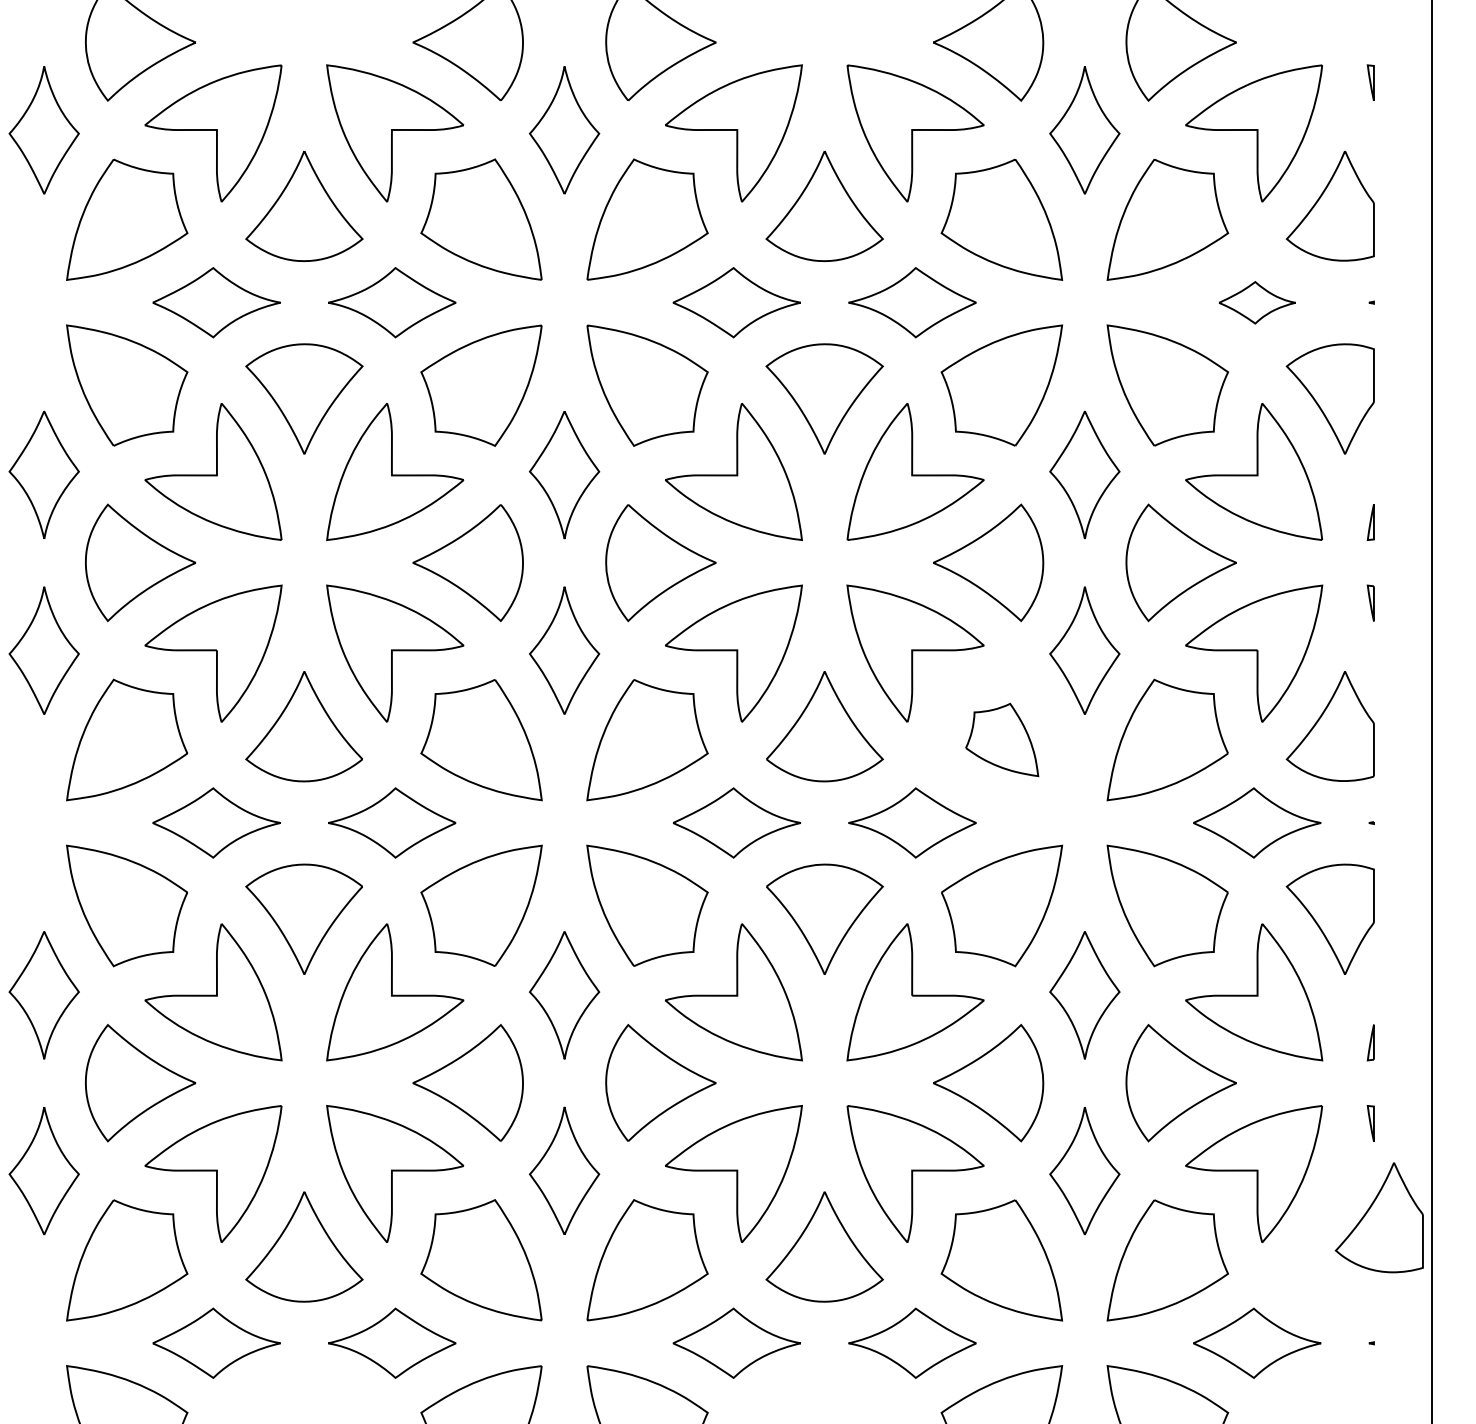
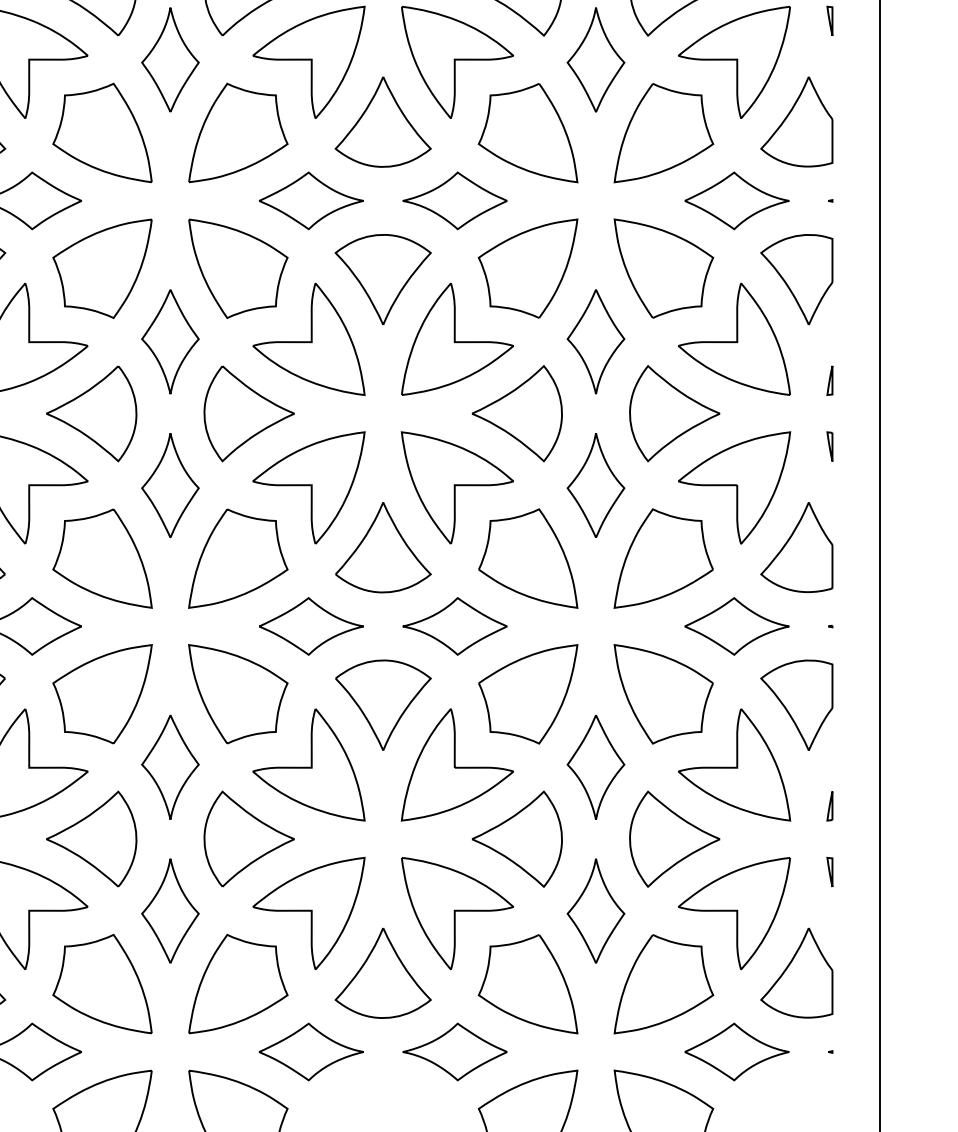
part: (1257, 302) -> (737, 200), size x1.67
part: (1002, 739) -> (528, 558), size x1.67
part: (1378, 1217) -> (796, 972), moved

